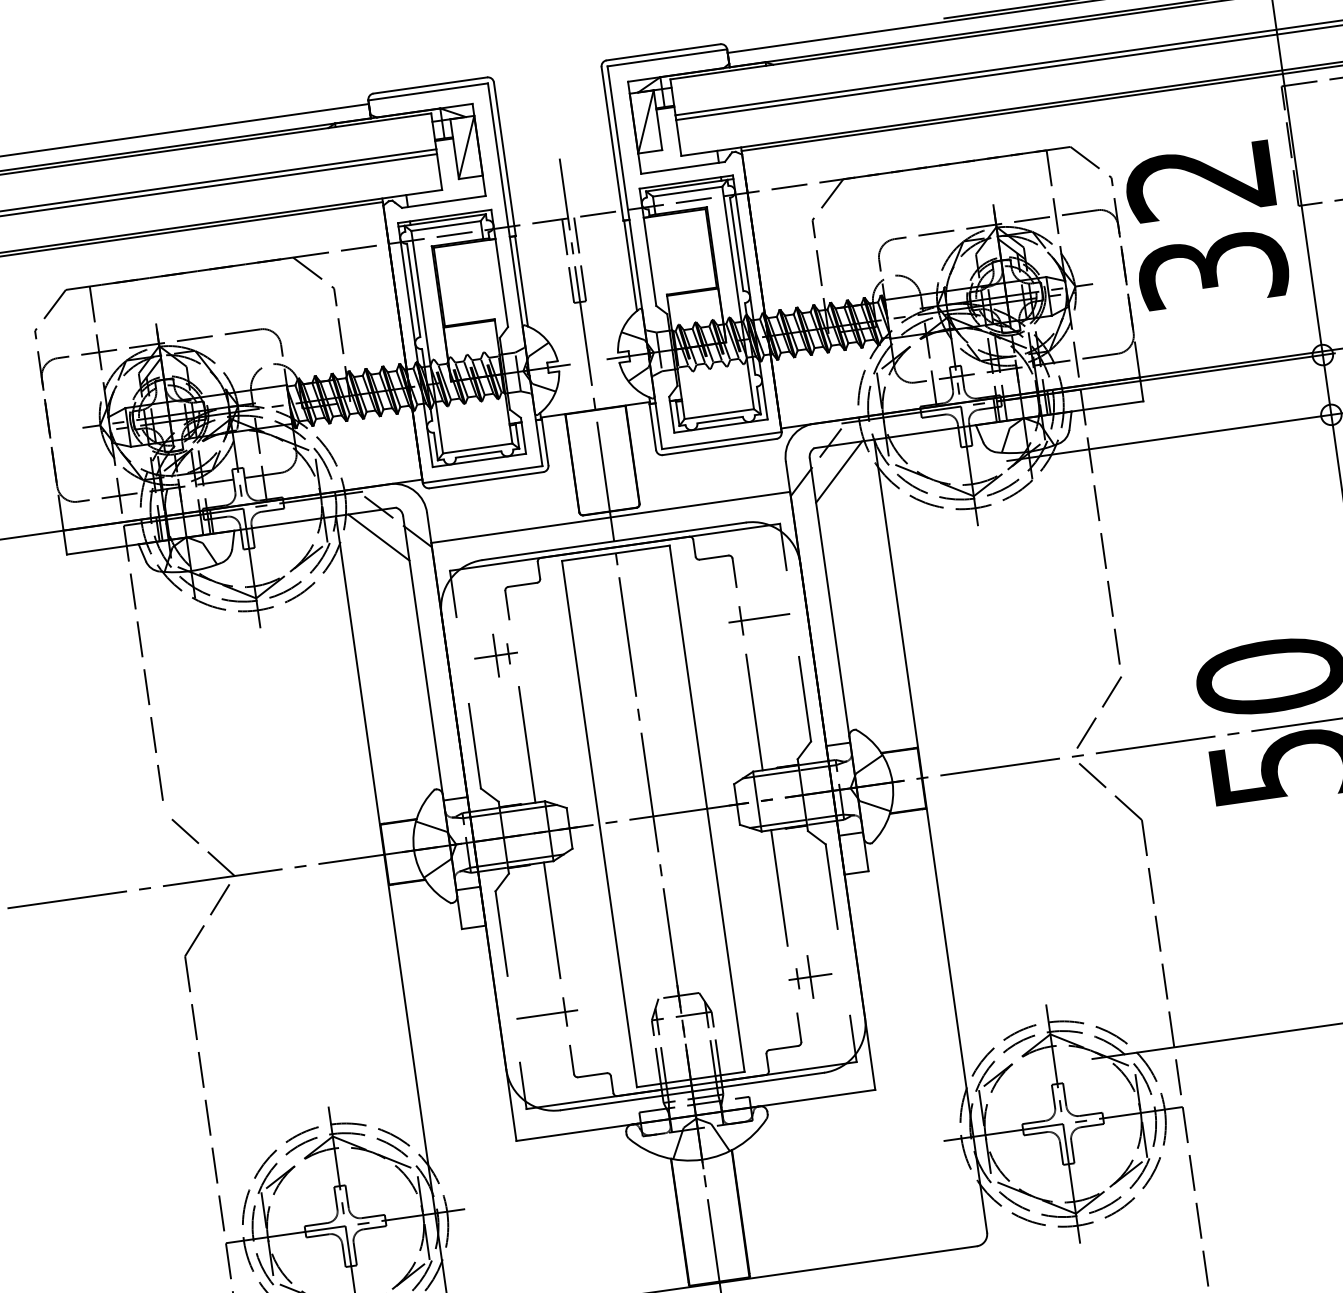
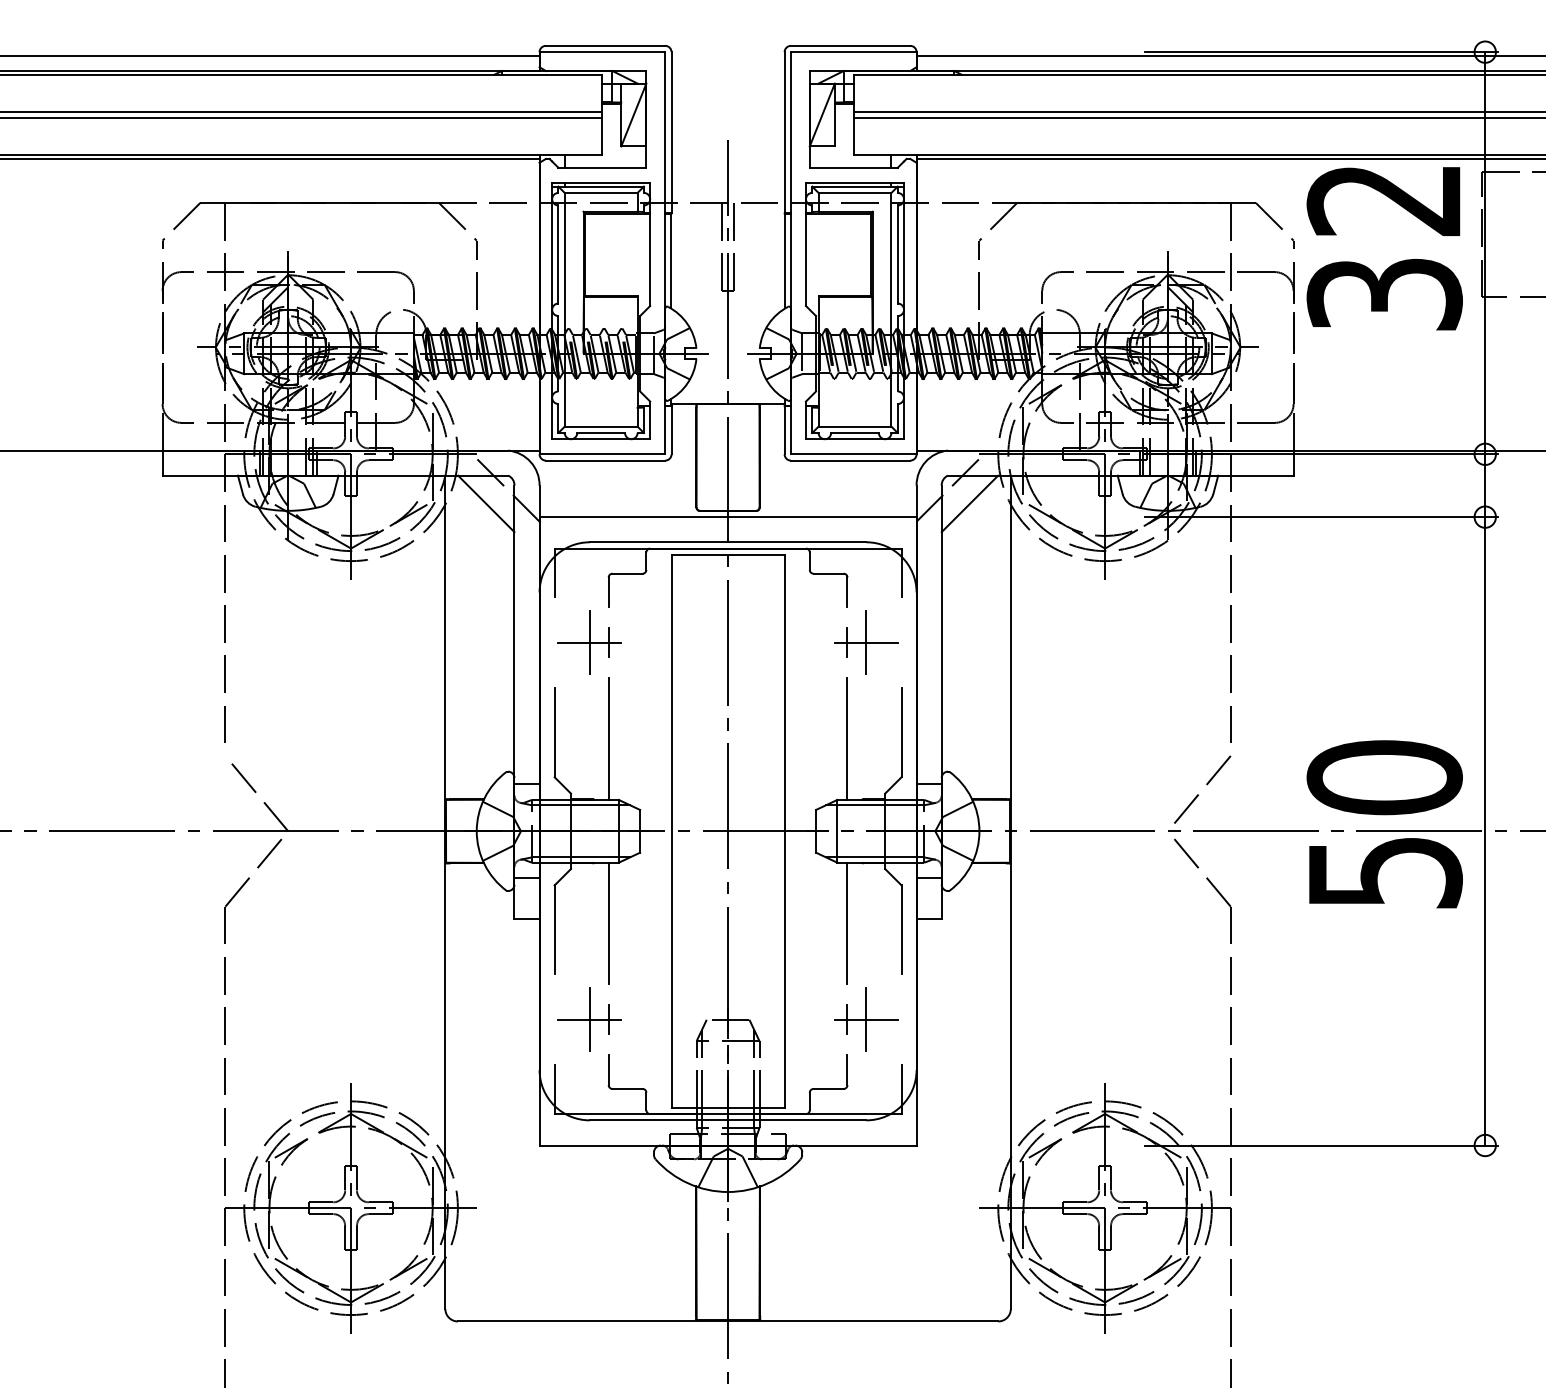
text: (1206, 227) -> (1384, 248), moved
line: (759, 617) -> (866, 642), added
part: (495, 655) -> (589, 642), size x1.43
part: (810, 976) -> (866, 1019), size x1.43
line: (546, 1014) -> (589, 1019), added

